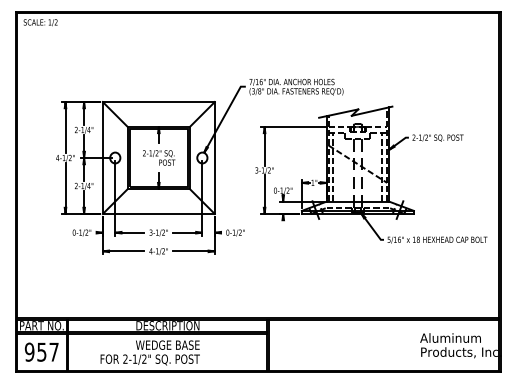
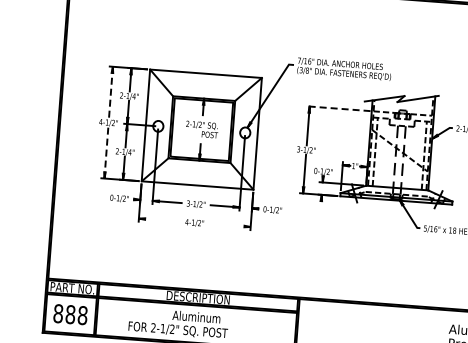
line: (293, 126) -> (338, 108), solid -> dashed
line: (65, 127) -> (110, 92), solid -> dashed
line: (65, 188) -> (106, 153), solid -> dashed
line: (123, 251) -> (159, 220), removed
line: (193, 251) -> (229, 225), removed
text: (167, 344) -> (196, 316), WEDGE BASE -> Aluminum
text: (41, 351) -> (70, 313), 957 -> 888

